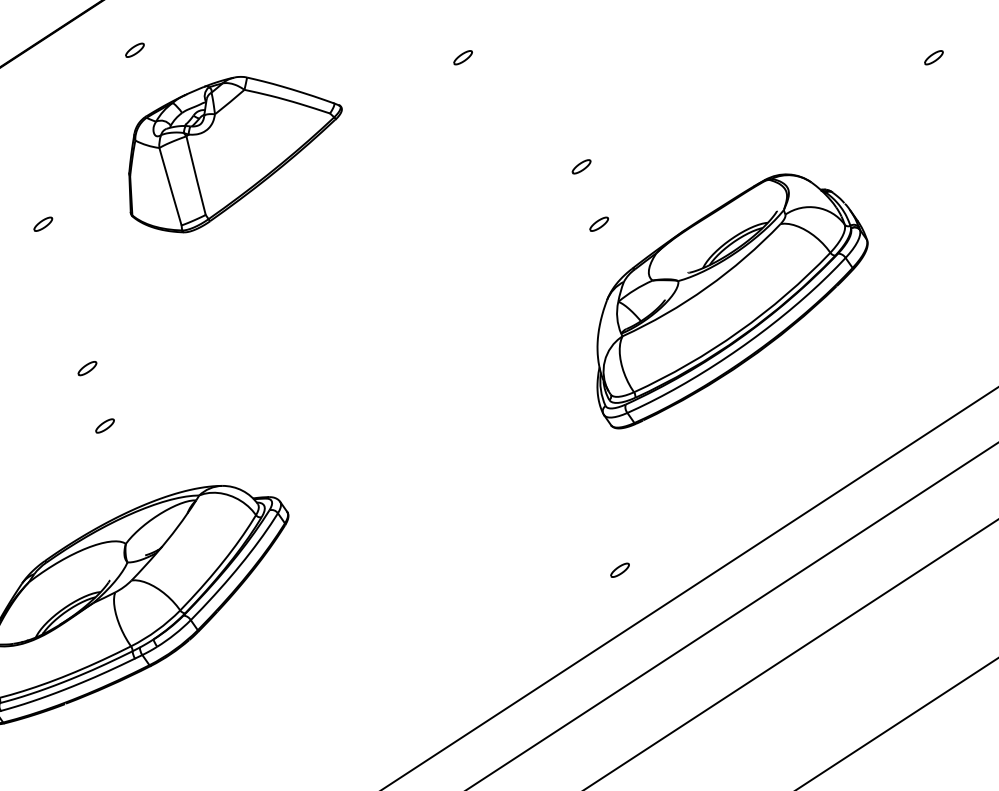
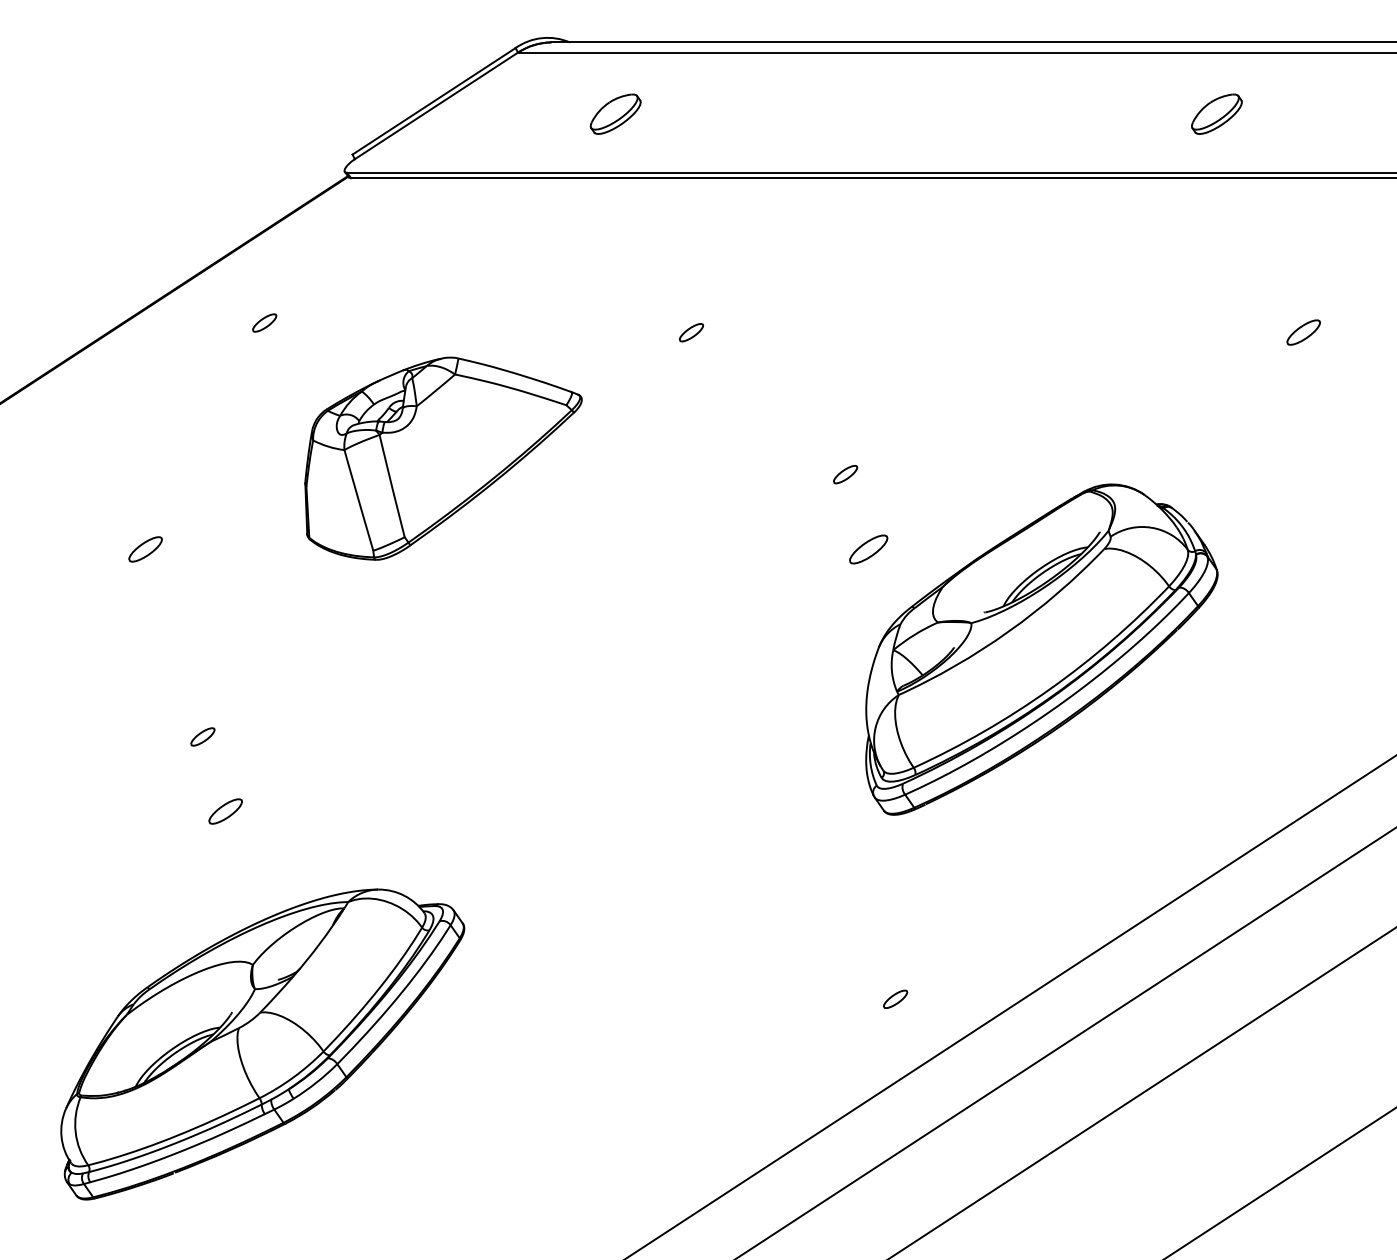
part: (933, 57) -> (1303, 332), size x1.4
part: (235, 154) -> (443, 458), moved
part: (42, 223) -> (144, 548), size x1.4
part: (598, 223) -> (867, 548), size x1.6
part: (104, 425) -> (225, 811), size x1.4

